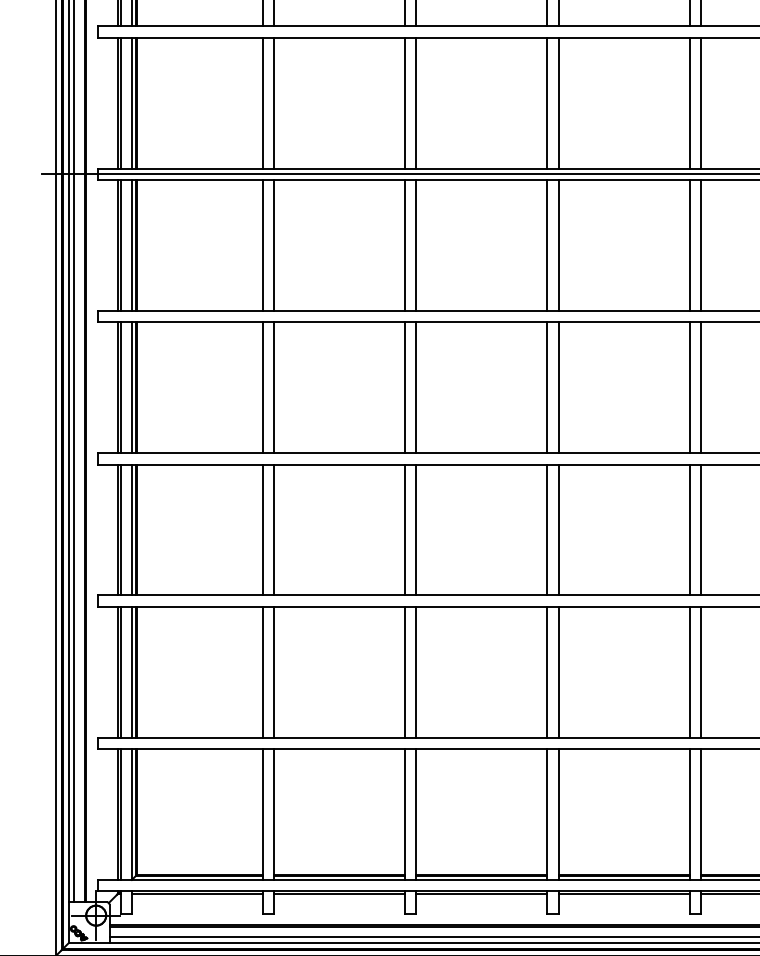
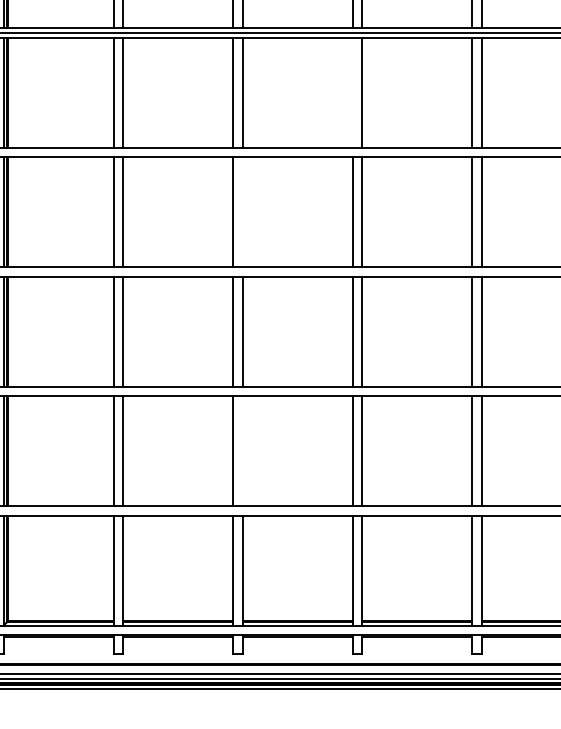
line: (547, 245) -> (352, 92), removed
line: (416, 387) -> (242, 211), removed
line: (416, 671) -> (242, 450), removed

